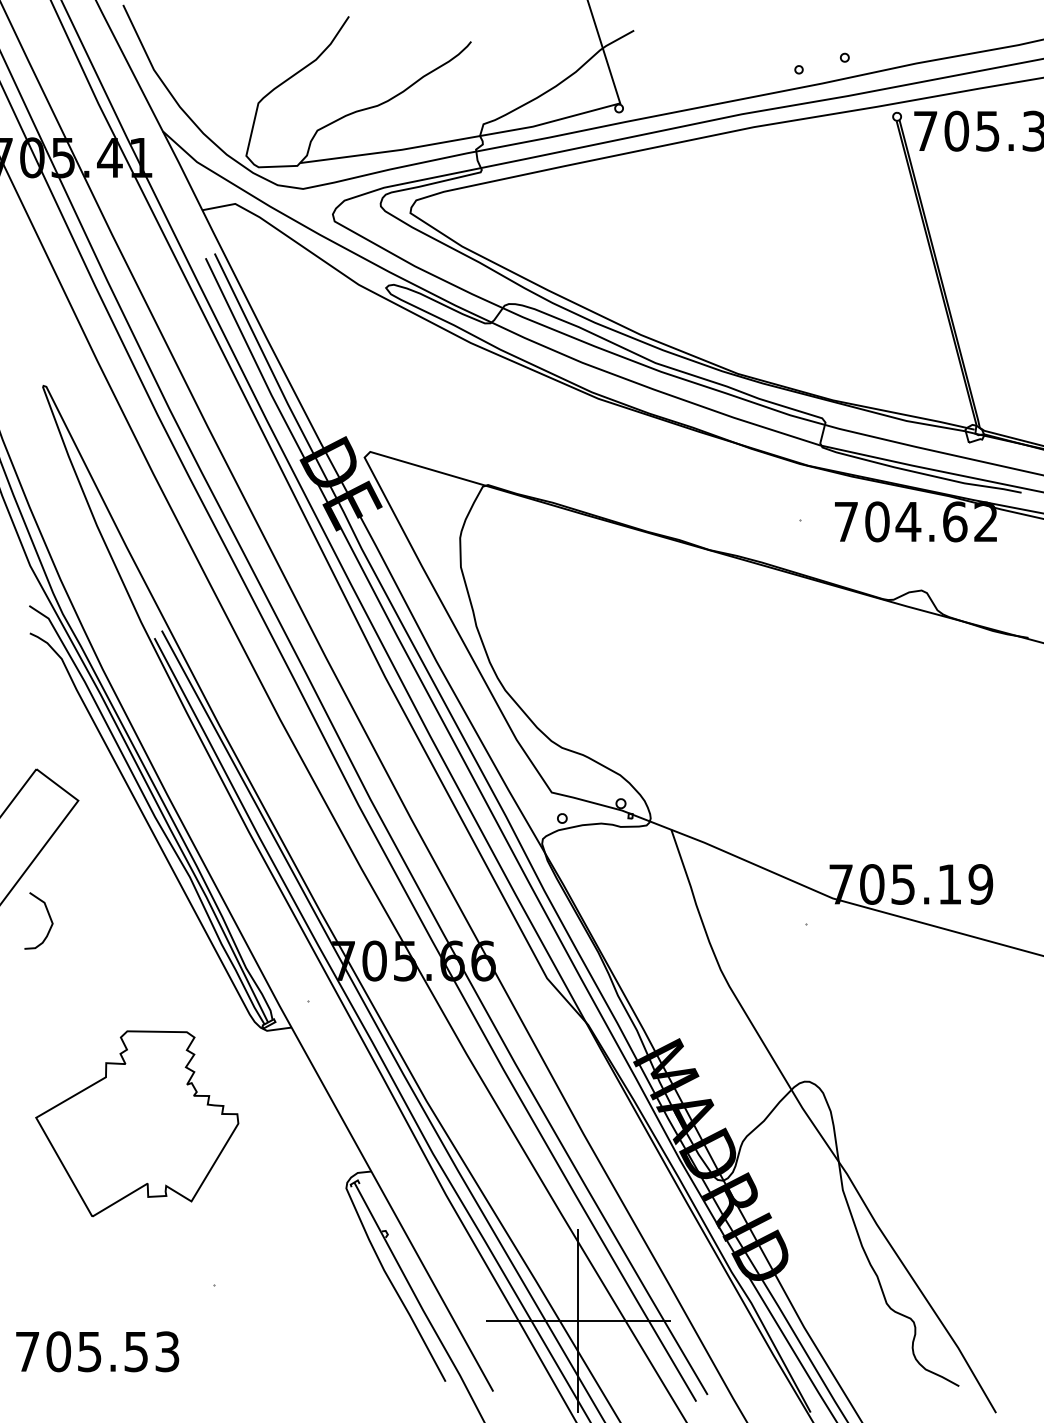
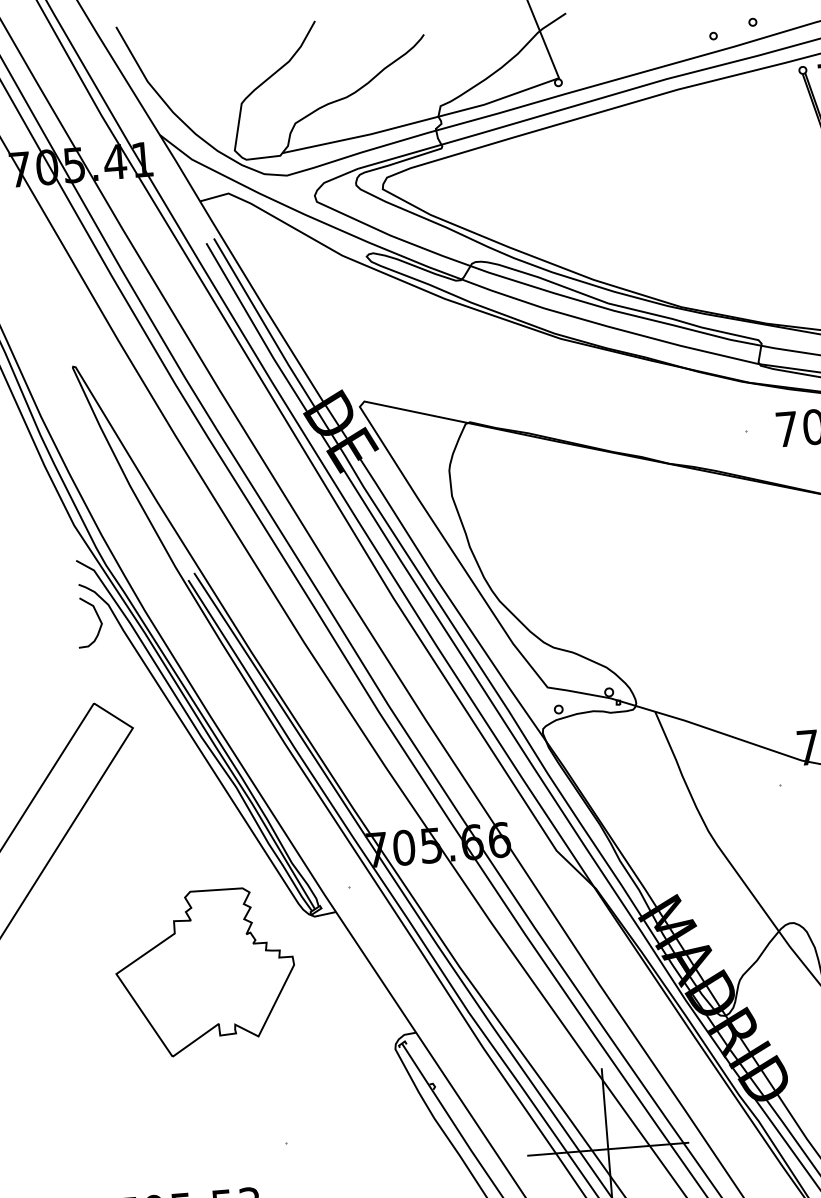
curve: (48, 916) -> (97, 617), moved
part: (137, 1123) -> (205, 971), moved

